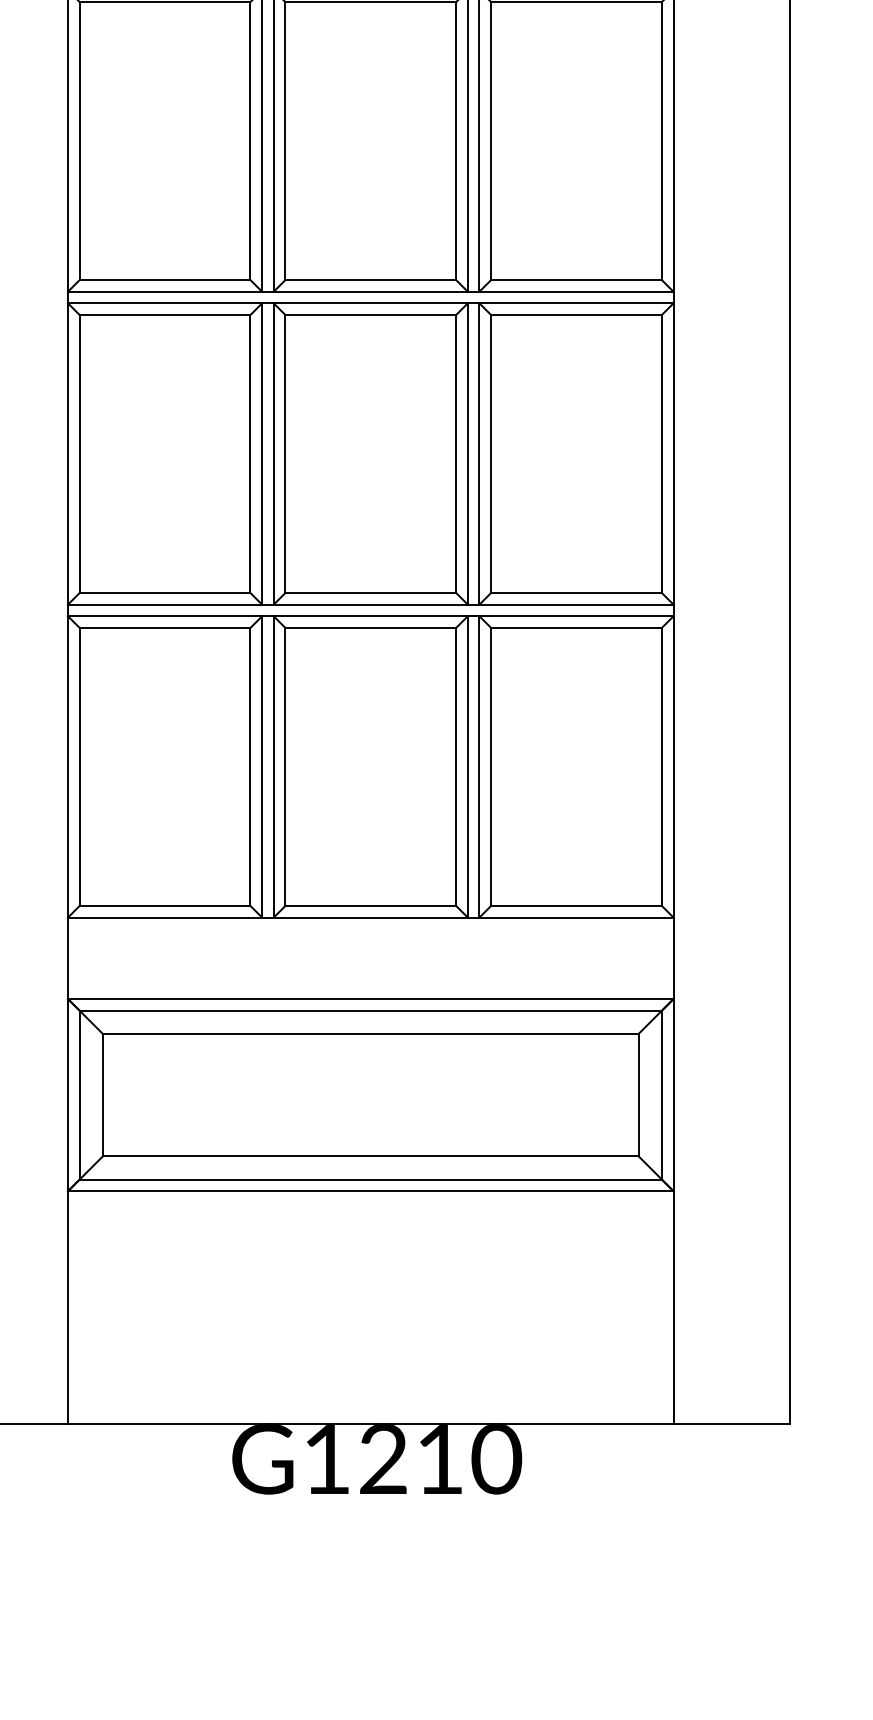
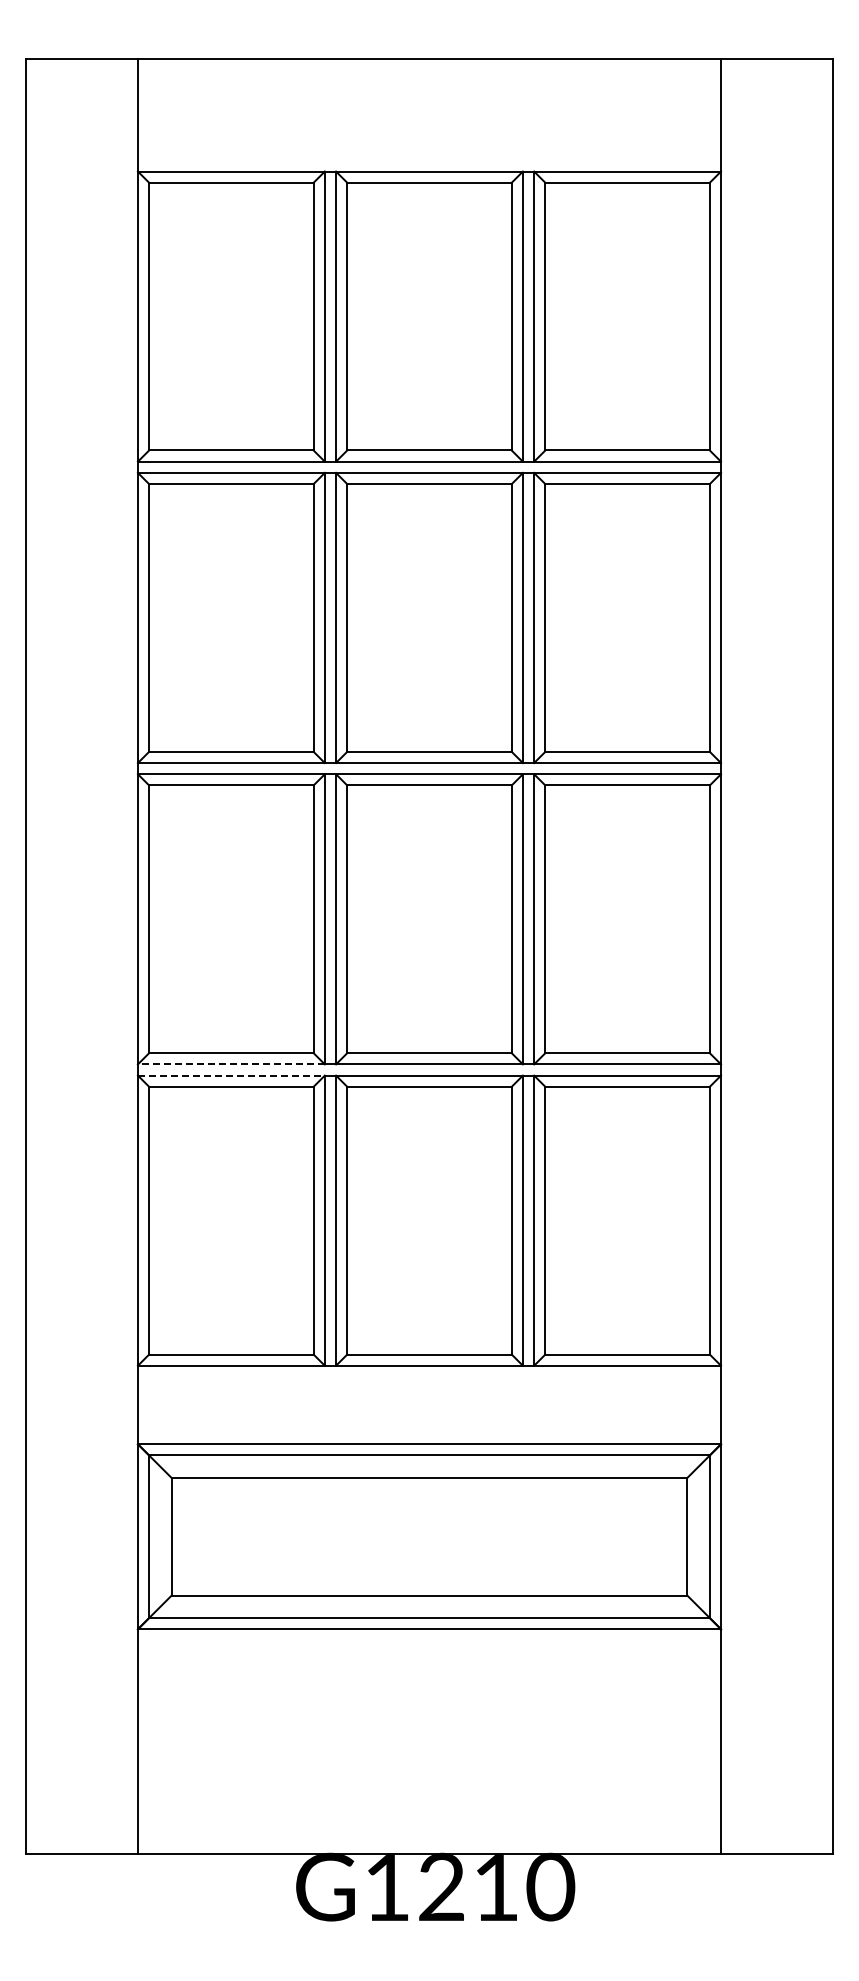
line: (164, 604) -> (230, 1064), solid -> dashed
line: (165, 616) -> (231, 1075), solid -> dashed

